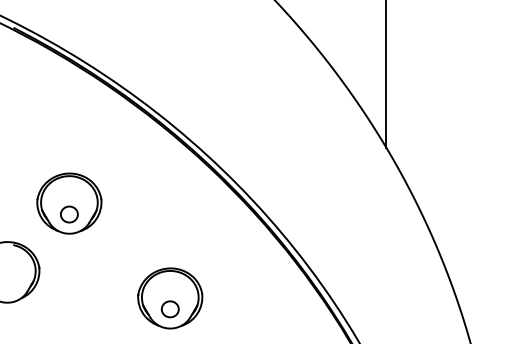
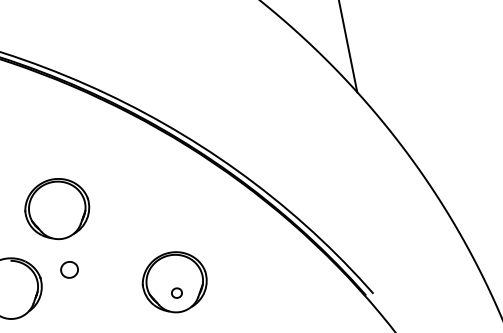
part: (69, 214) -> (69, 269), moved
part: (169, 309) -> (176, 293), size x0.6

